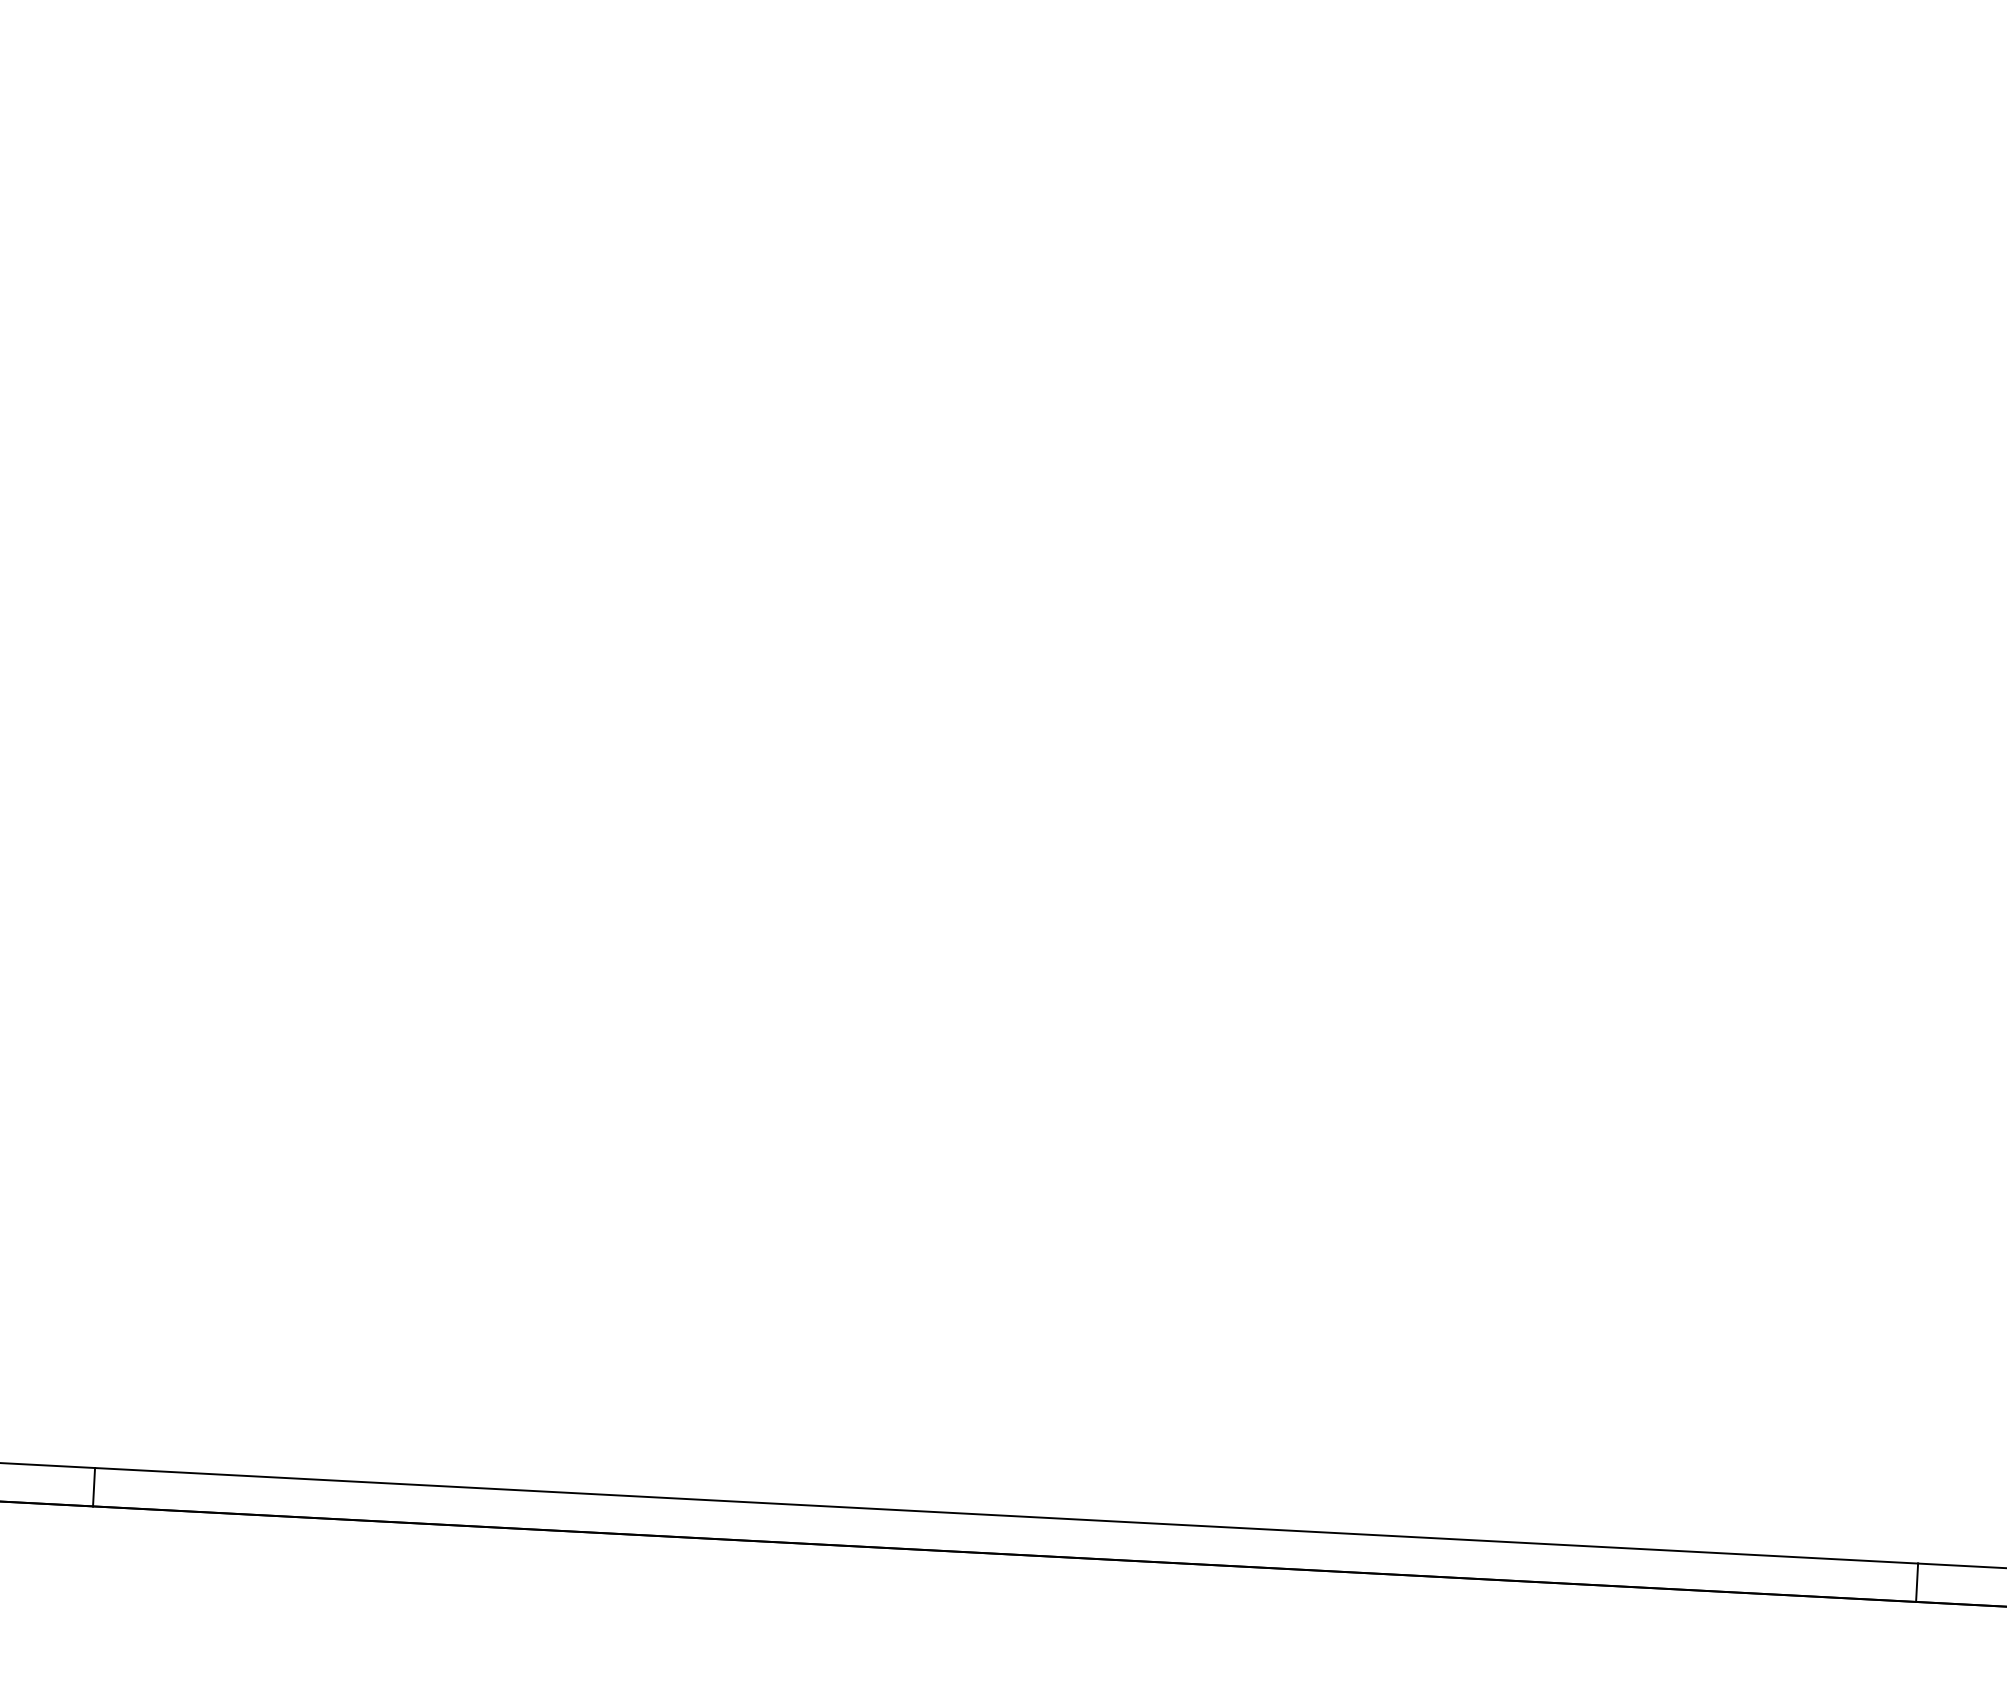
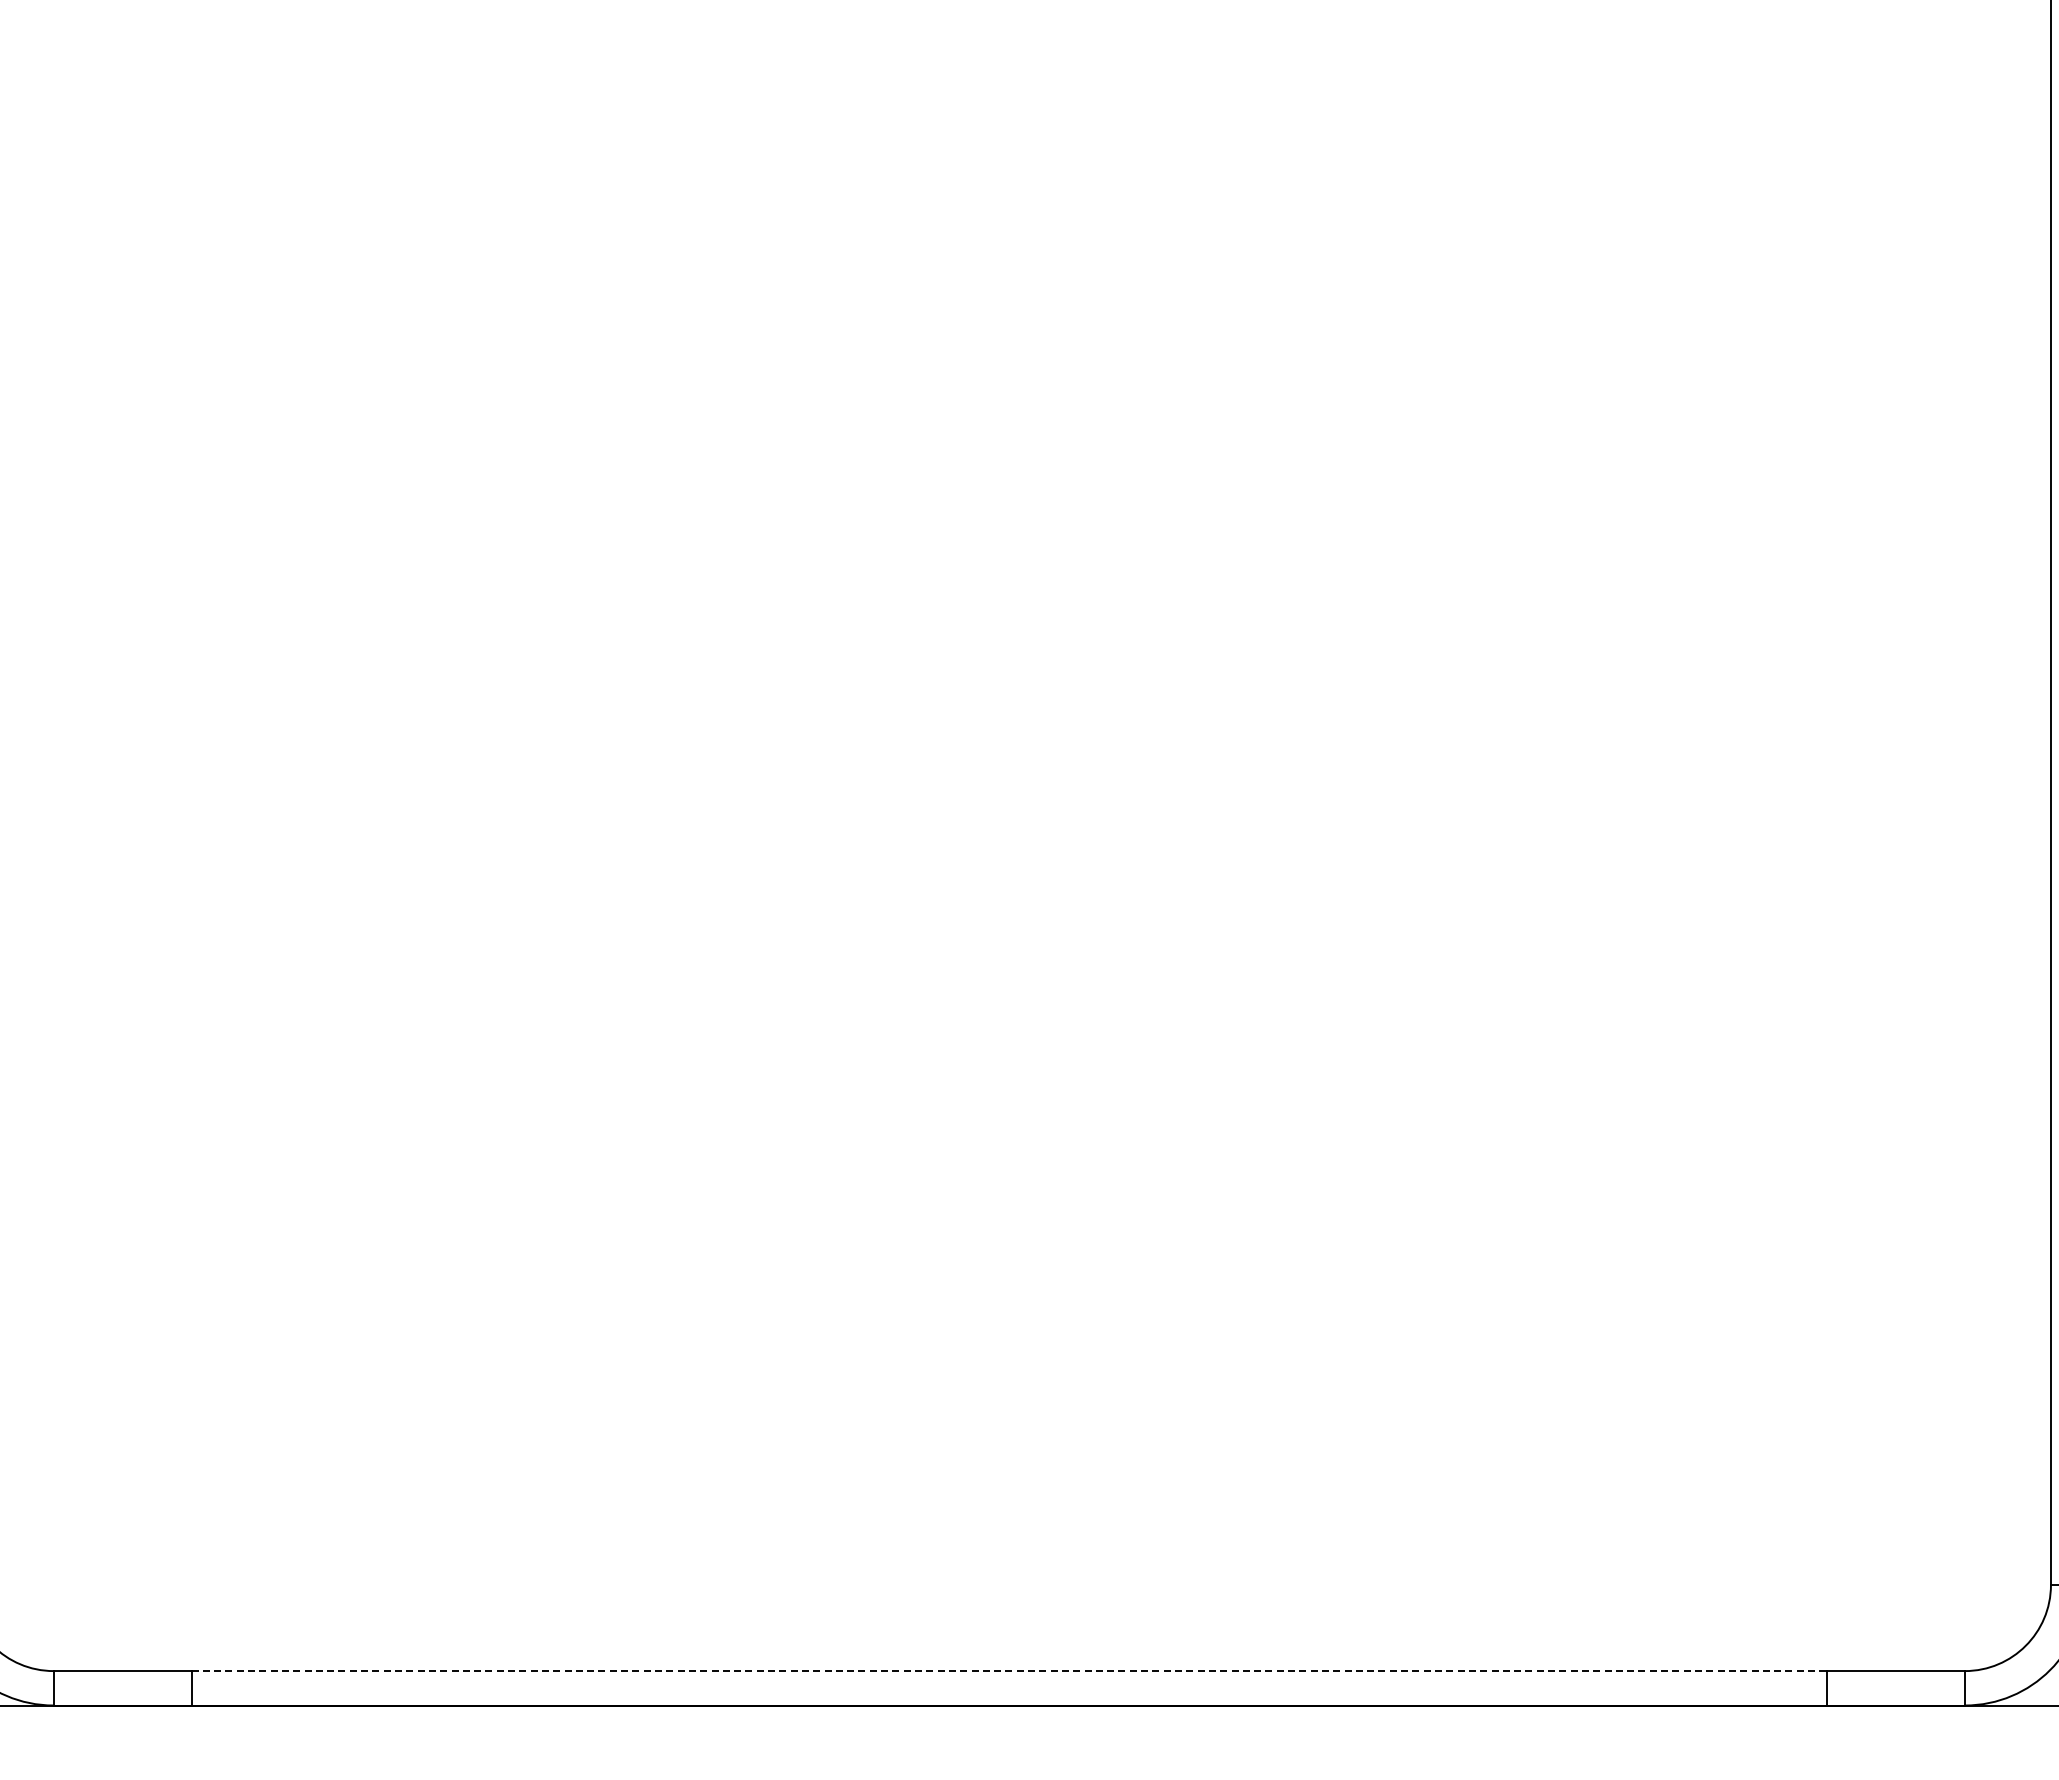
line: (1006, 1516) -> (1009, 1671), solid -> dashed

